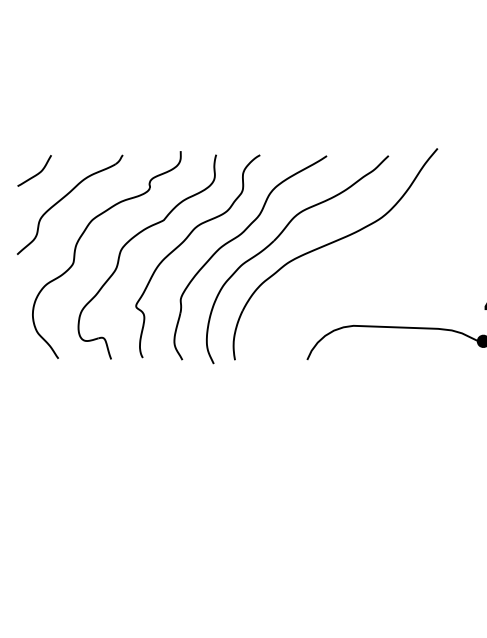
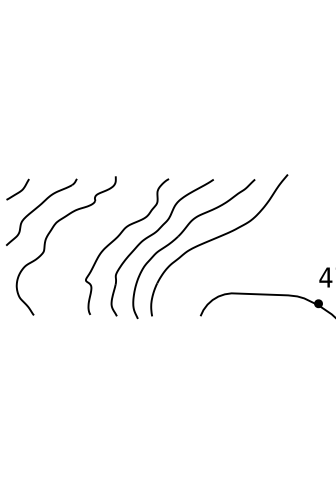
part: (135, 237) -> (85, 234), removed

